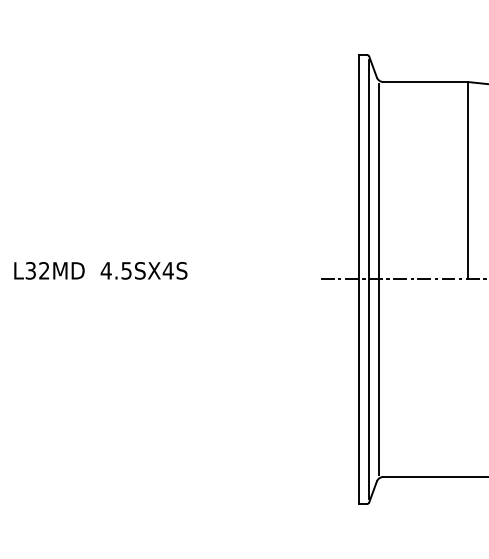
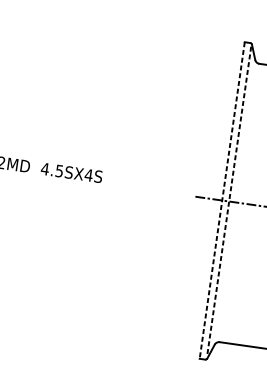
line: (358, 279) -> (222, 200), solid -> dashed
line: (368, 279) -> (229, 201), solid -> dashed
line: (378, 279) -> (236, 202), removed

